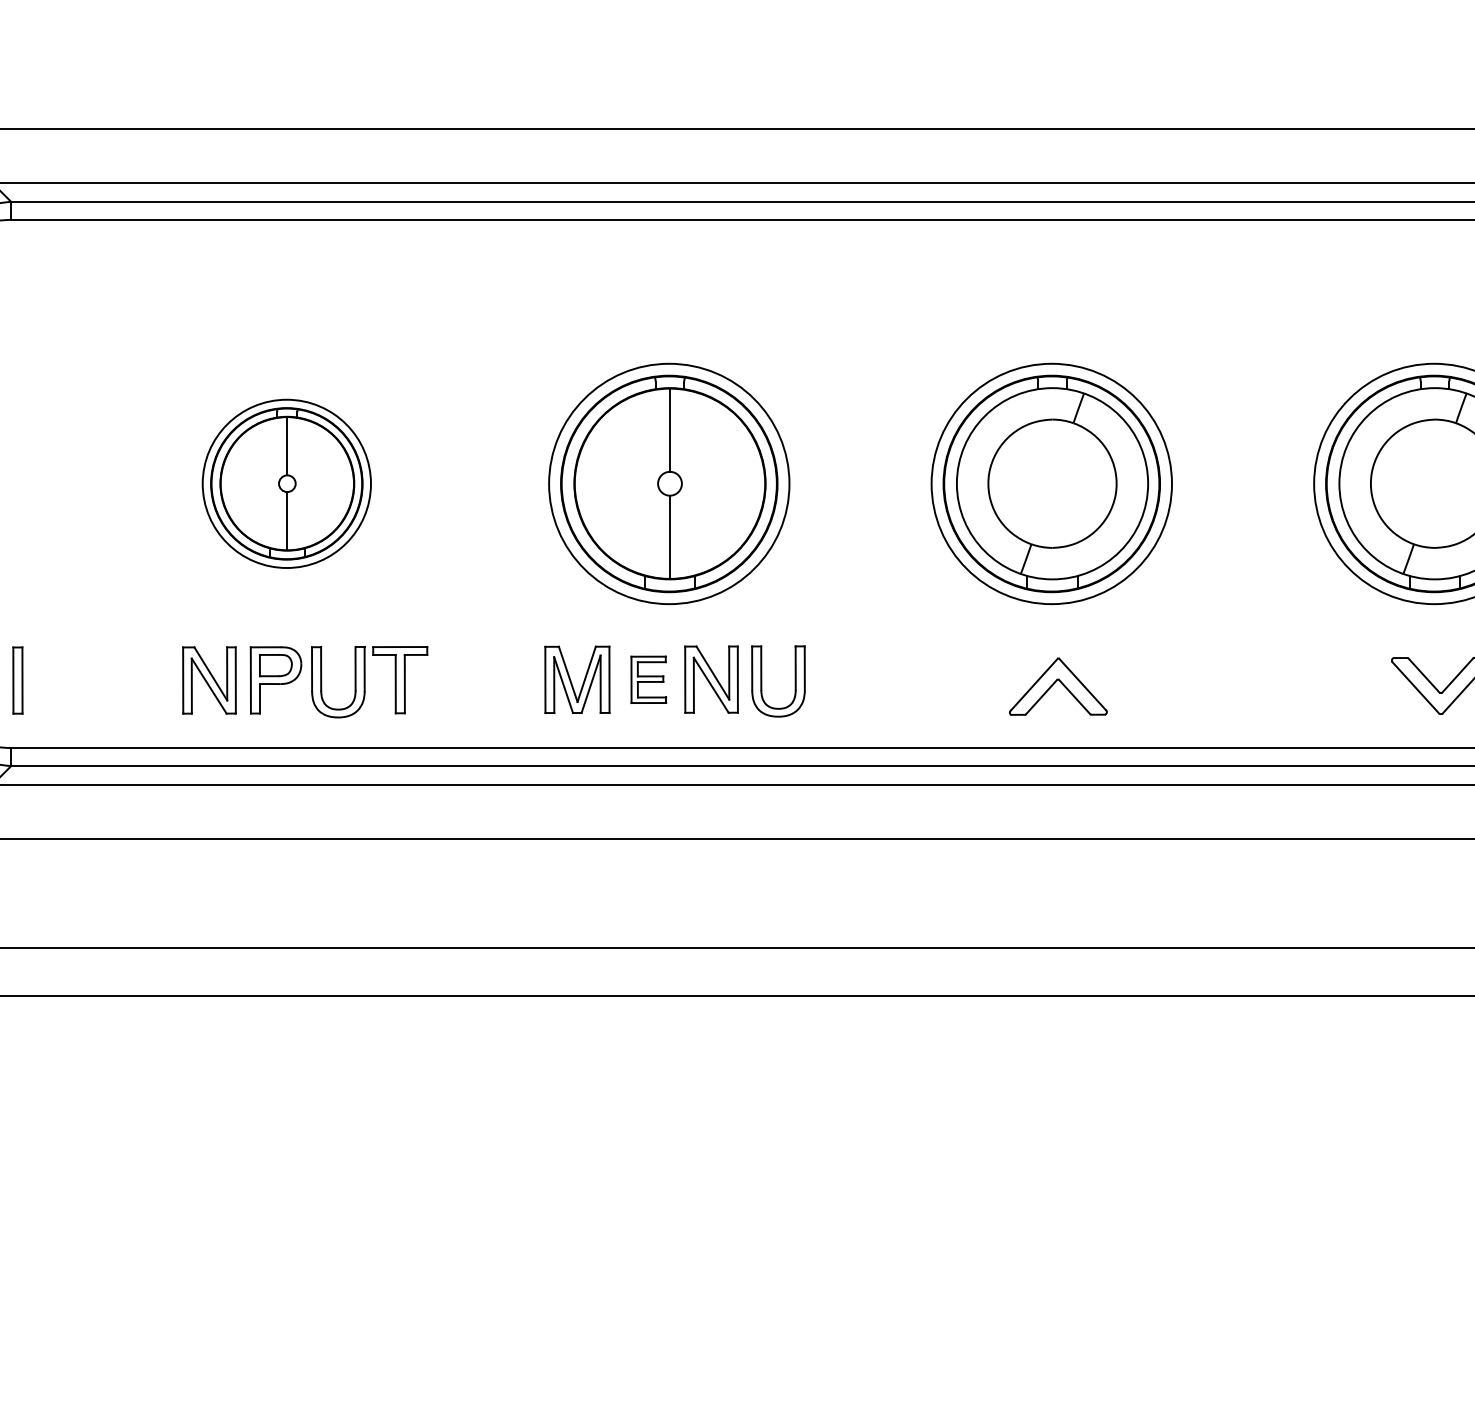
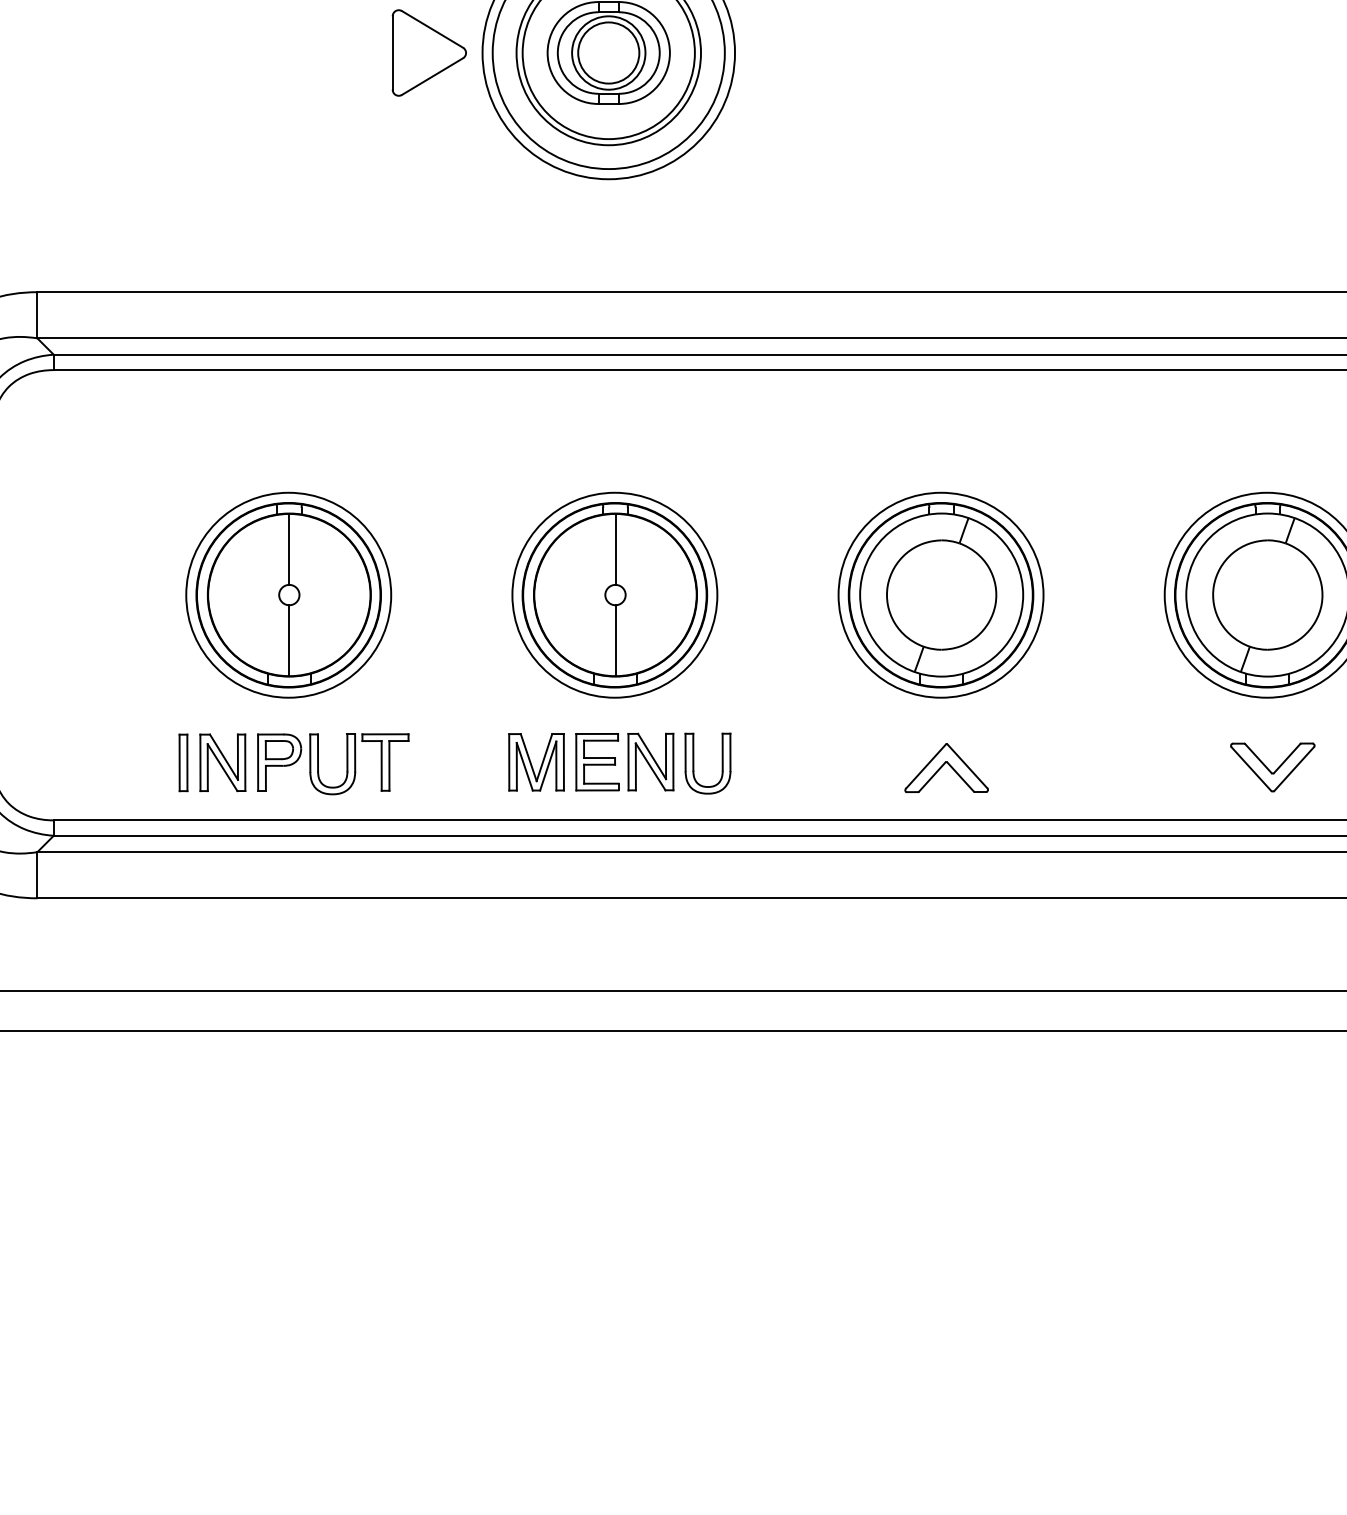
part: (286, 483) -> (288, 594), size x1.43
part: (17, 680) -> (183, 762), moved
part: (648, 680) -> (597, 762), size x1.43

